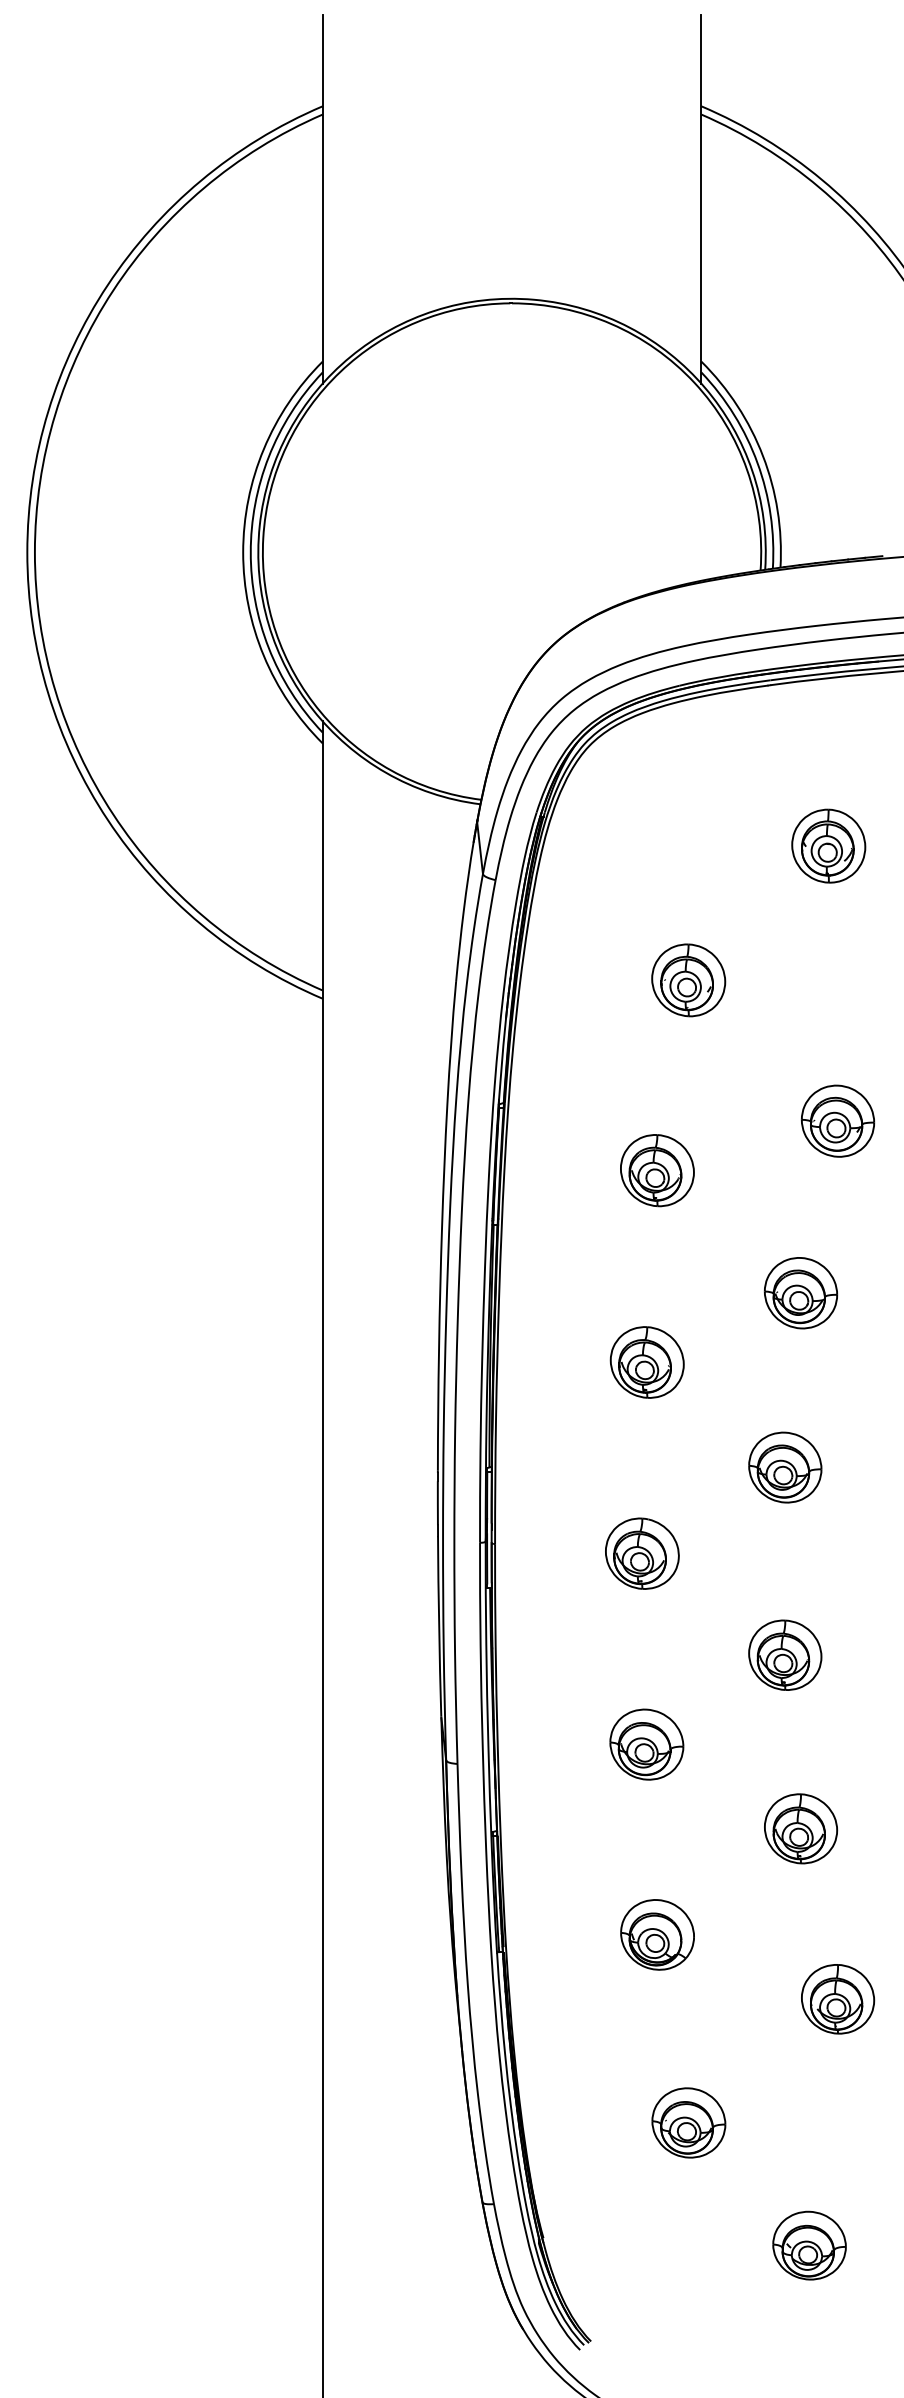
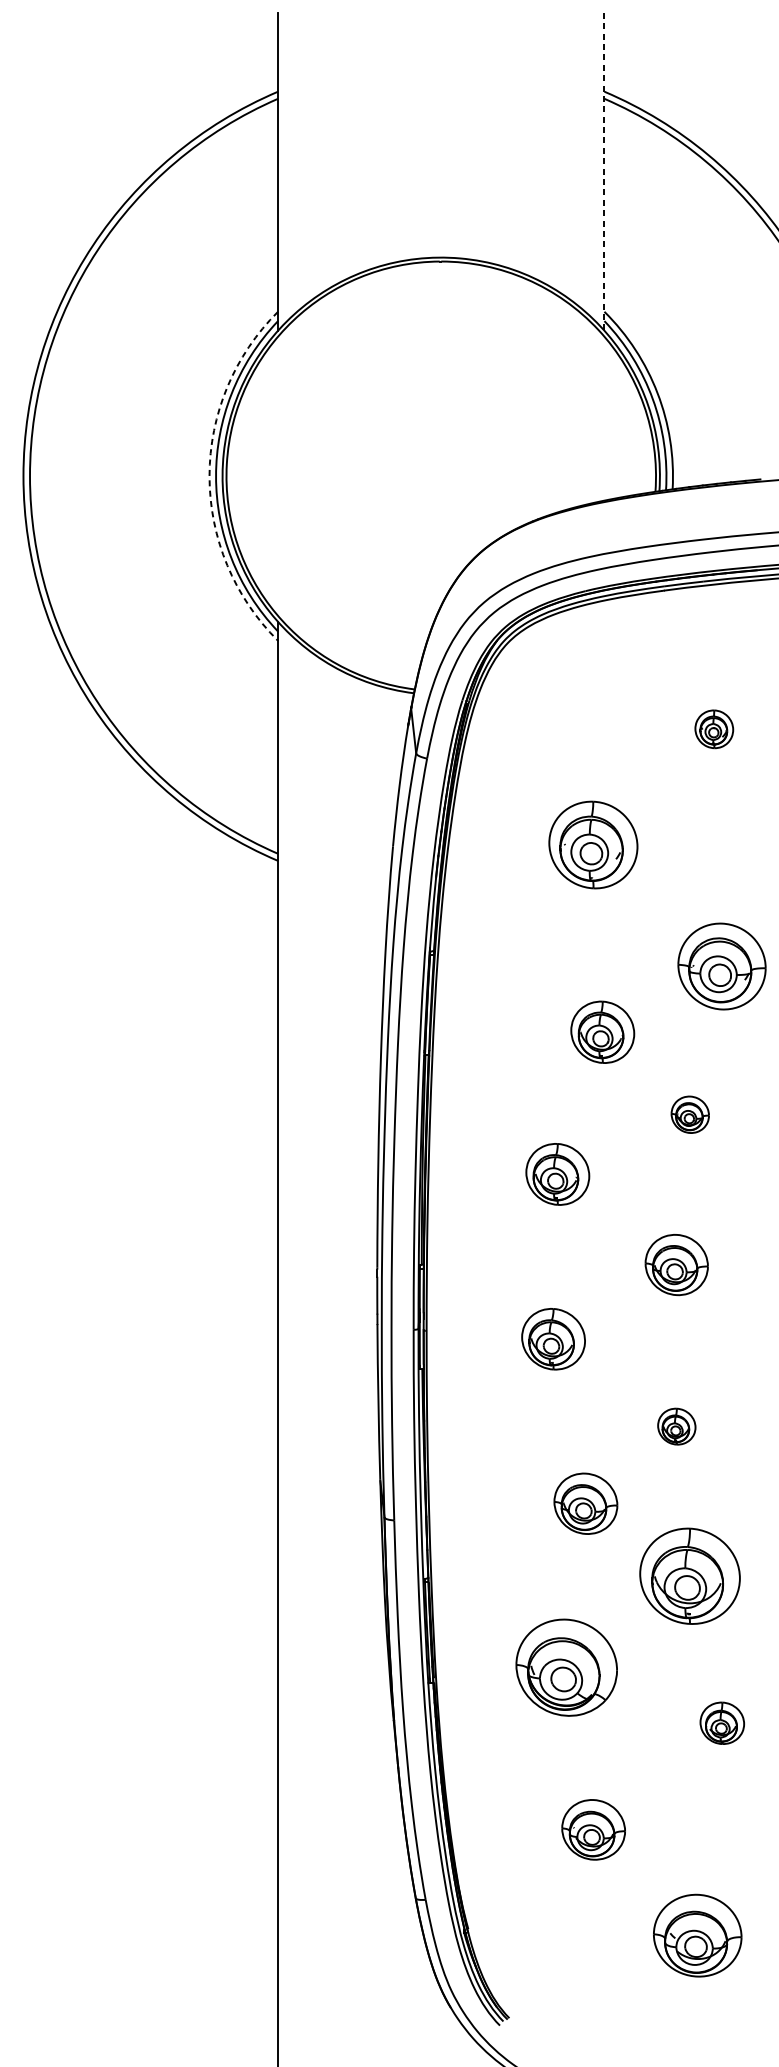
line: (701, 199) -> (604, 172), solid -> dashed
arc: (243, 552) -> (209, 476), solid -> dashed
part: (828, 845) -> (714, 728), size x0.6
part: (688, 980) -> (593, 845), size x1.4
part: (838, 1120) -> (722, 965), size x1.4
part: (657, 1170) -> (602, 1032), moved
part: (800, 1293) -> (689, 1114), size x0.6
part: (785, 1654) -> (676, 1426), size x0.6
part: (646, 1744) -> (585, 1503), moved
part: (801, 1828) -> (690, 1576), size x1.6
part: (657, 1934) -> (566, 1667), size x1.6
part: (838, 1999) -> (722, 1723), size x0.7
part: (809, 2245) -> (697, 1935), size x1.4

